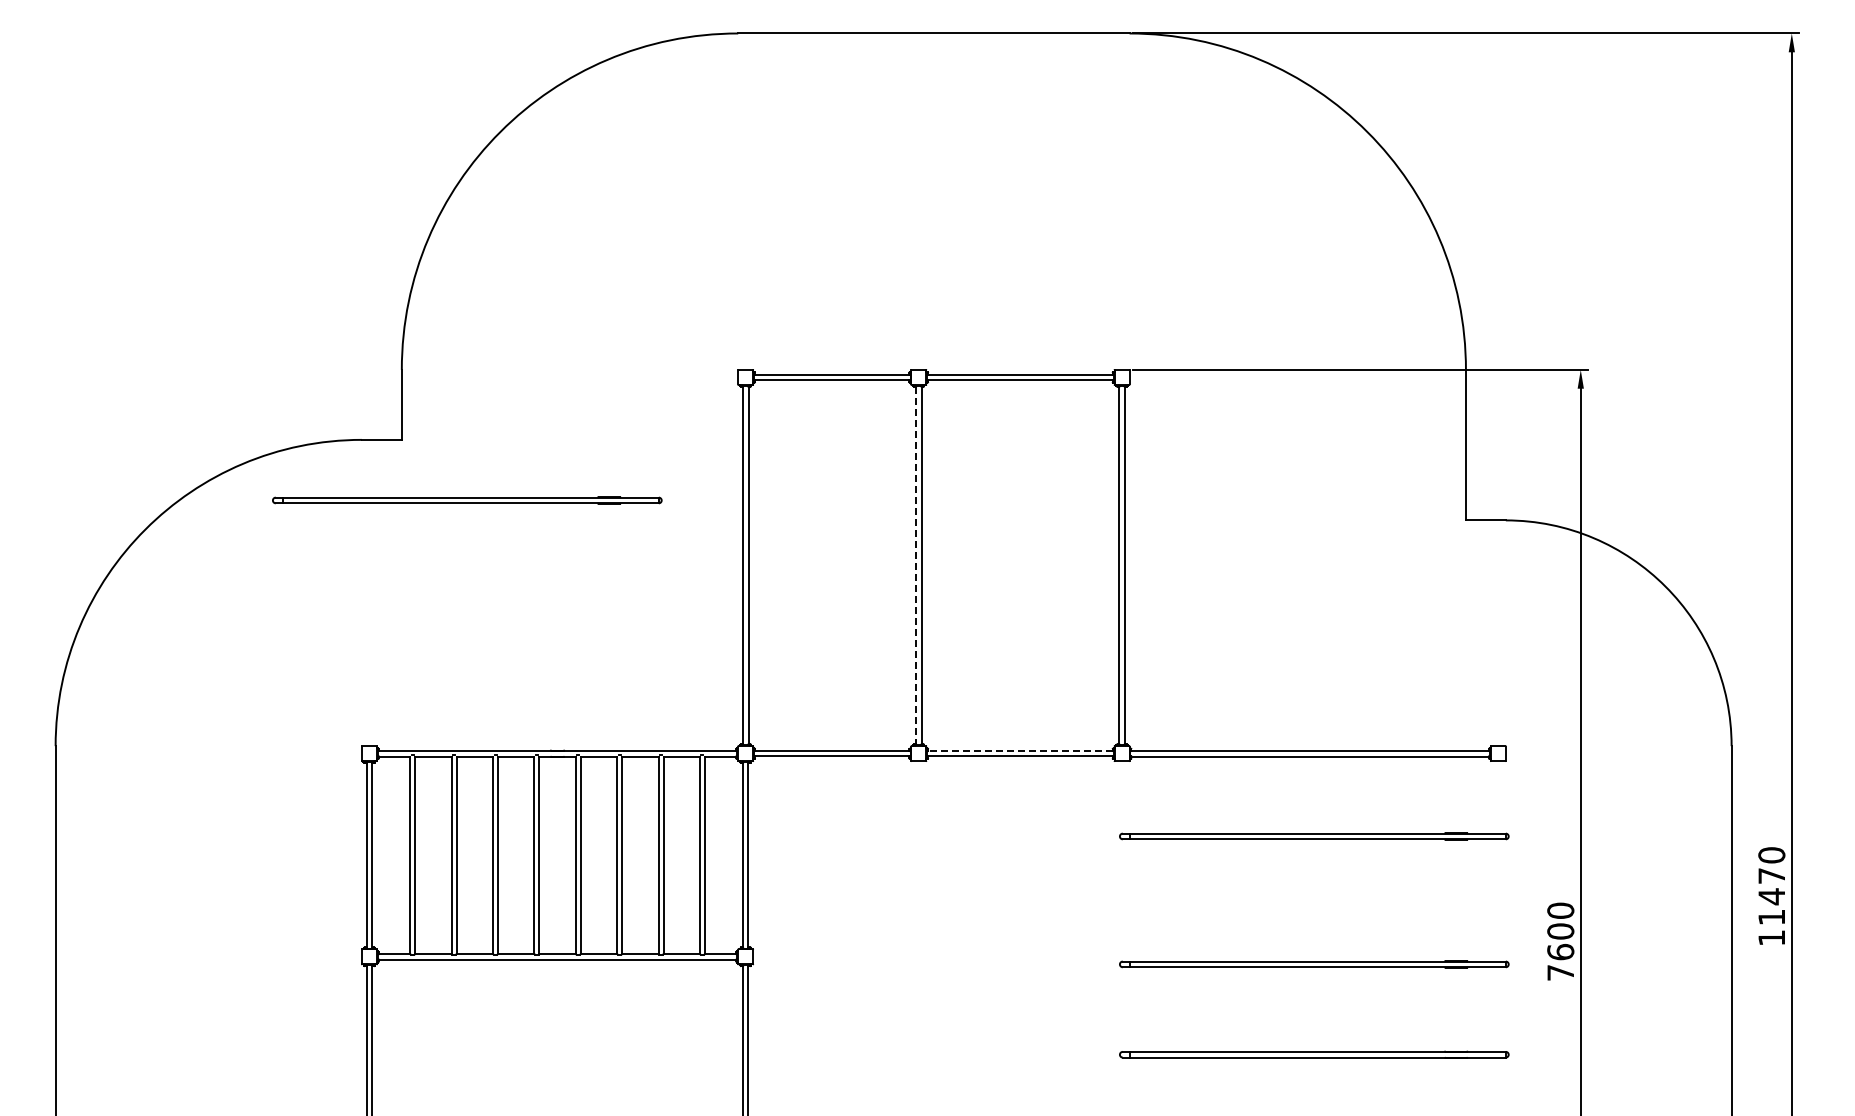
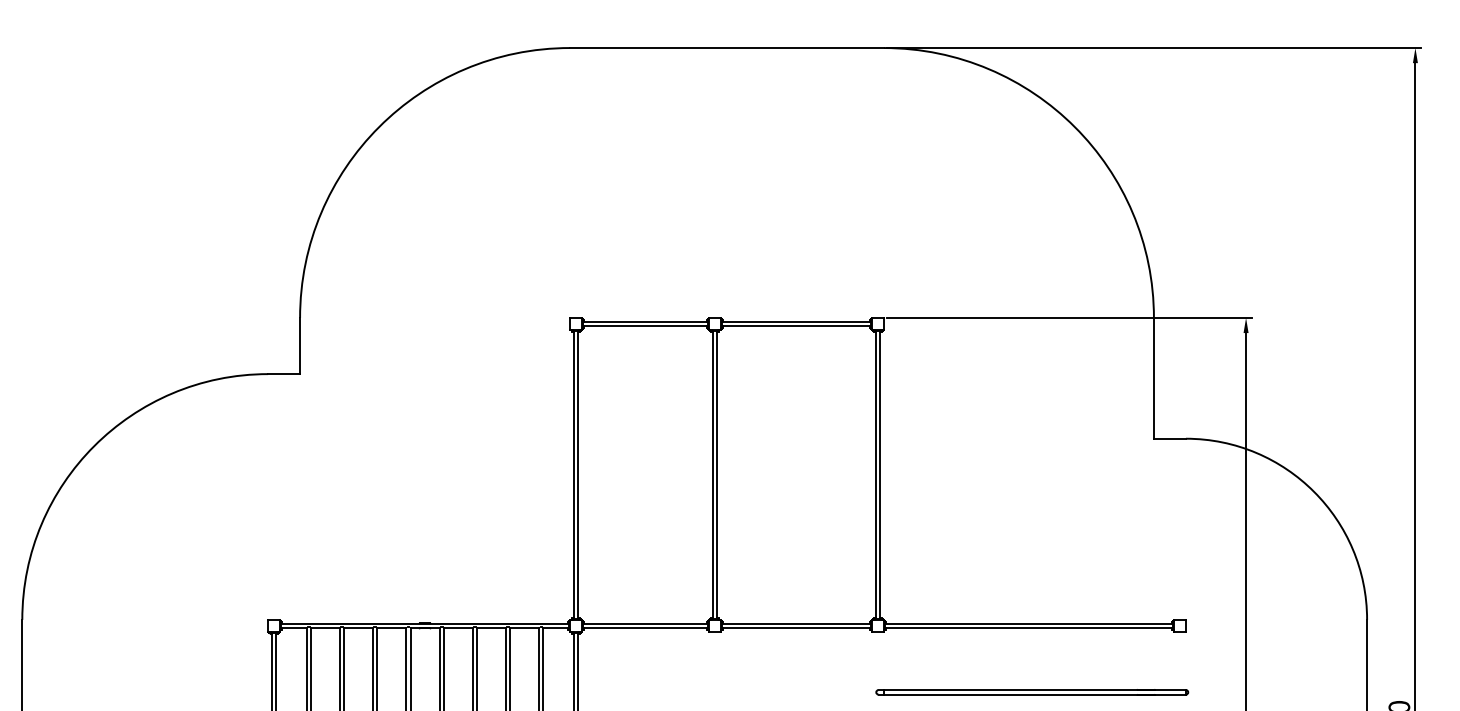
part: (467, 500) -> (352, 422), removed
line: (915, 565) -> (712, 474), dashed -> solid
line: (1019, 751) -> (795, 624), dashed -> solid

